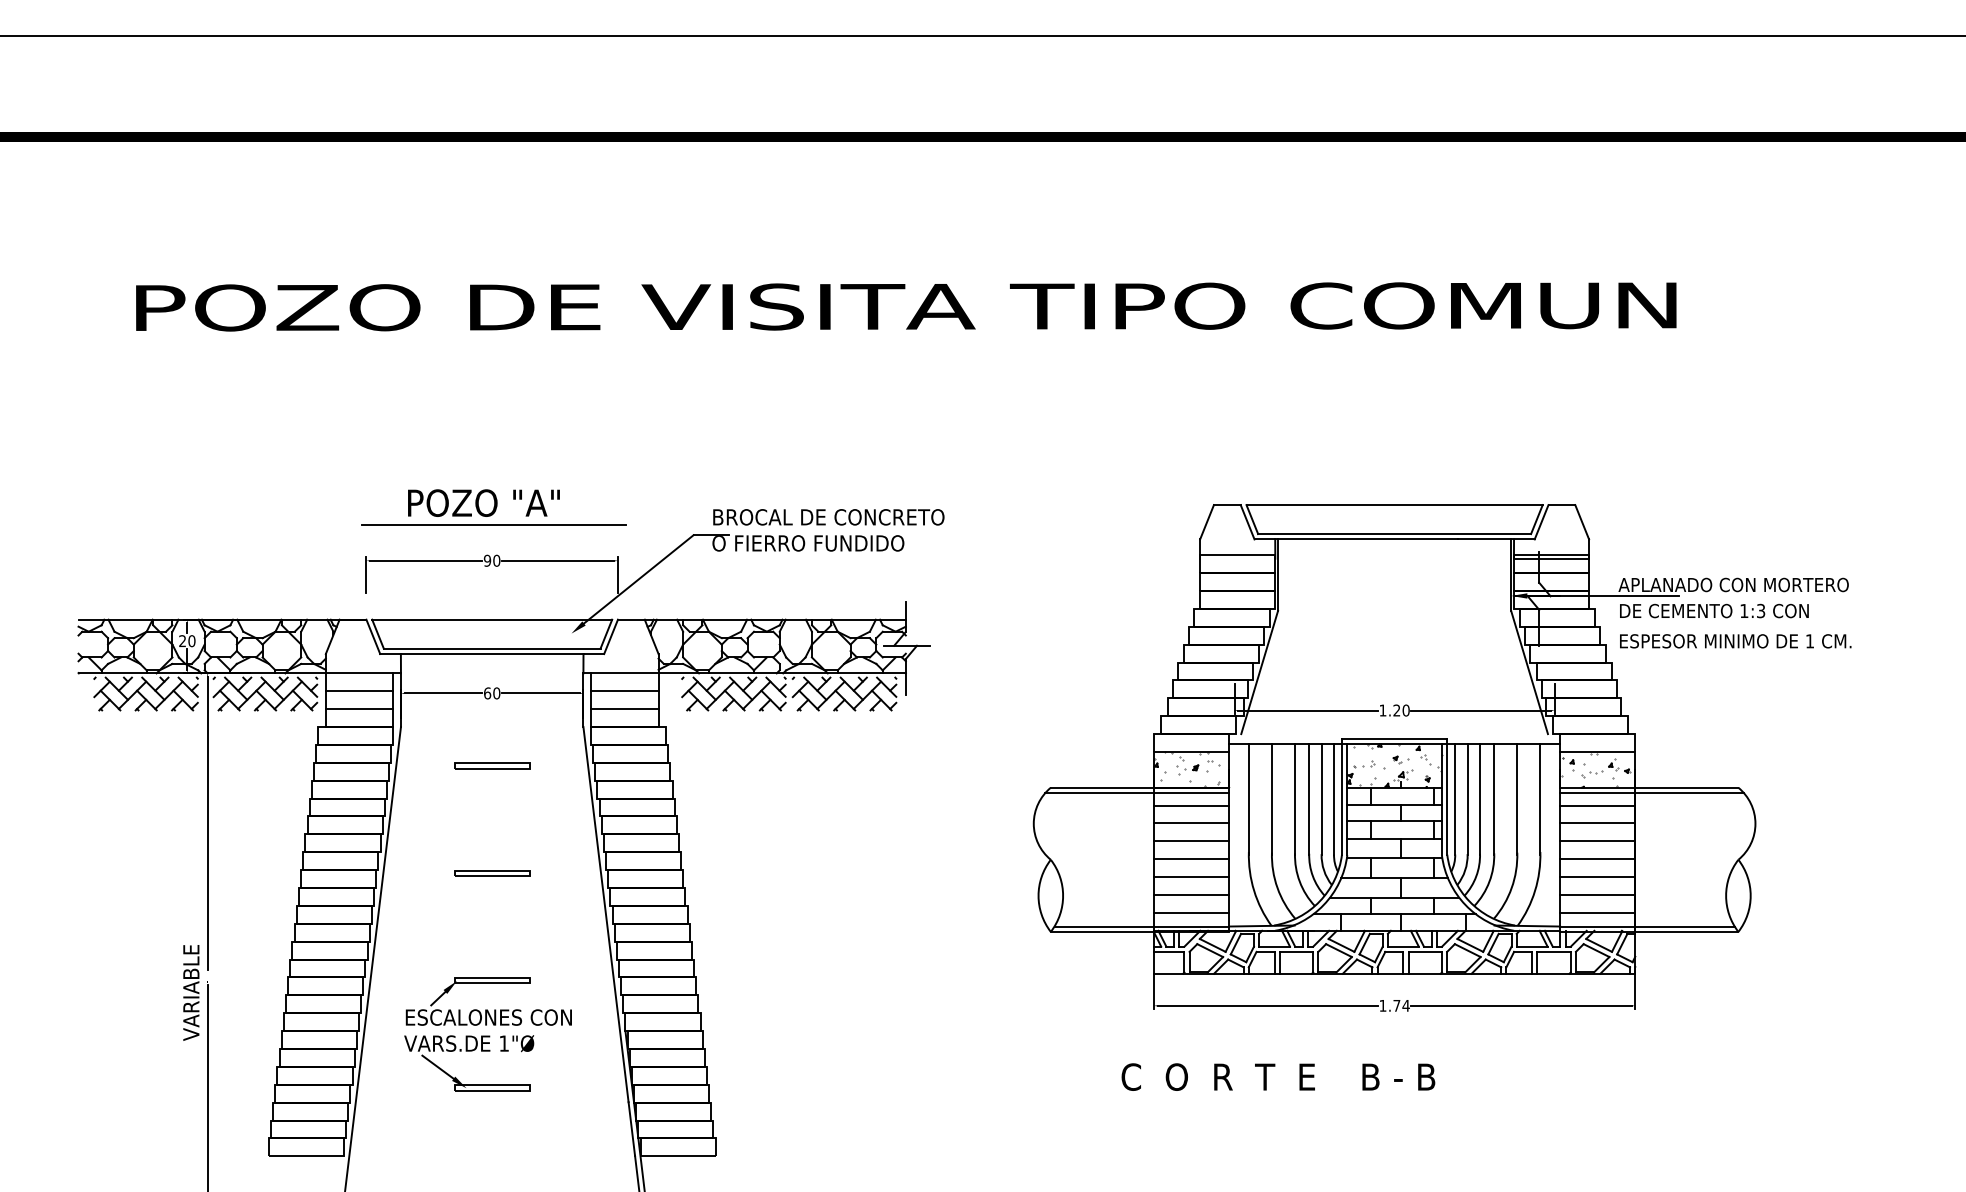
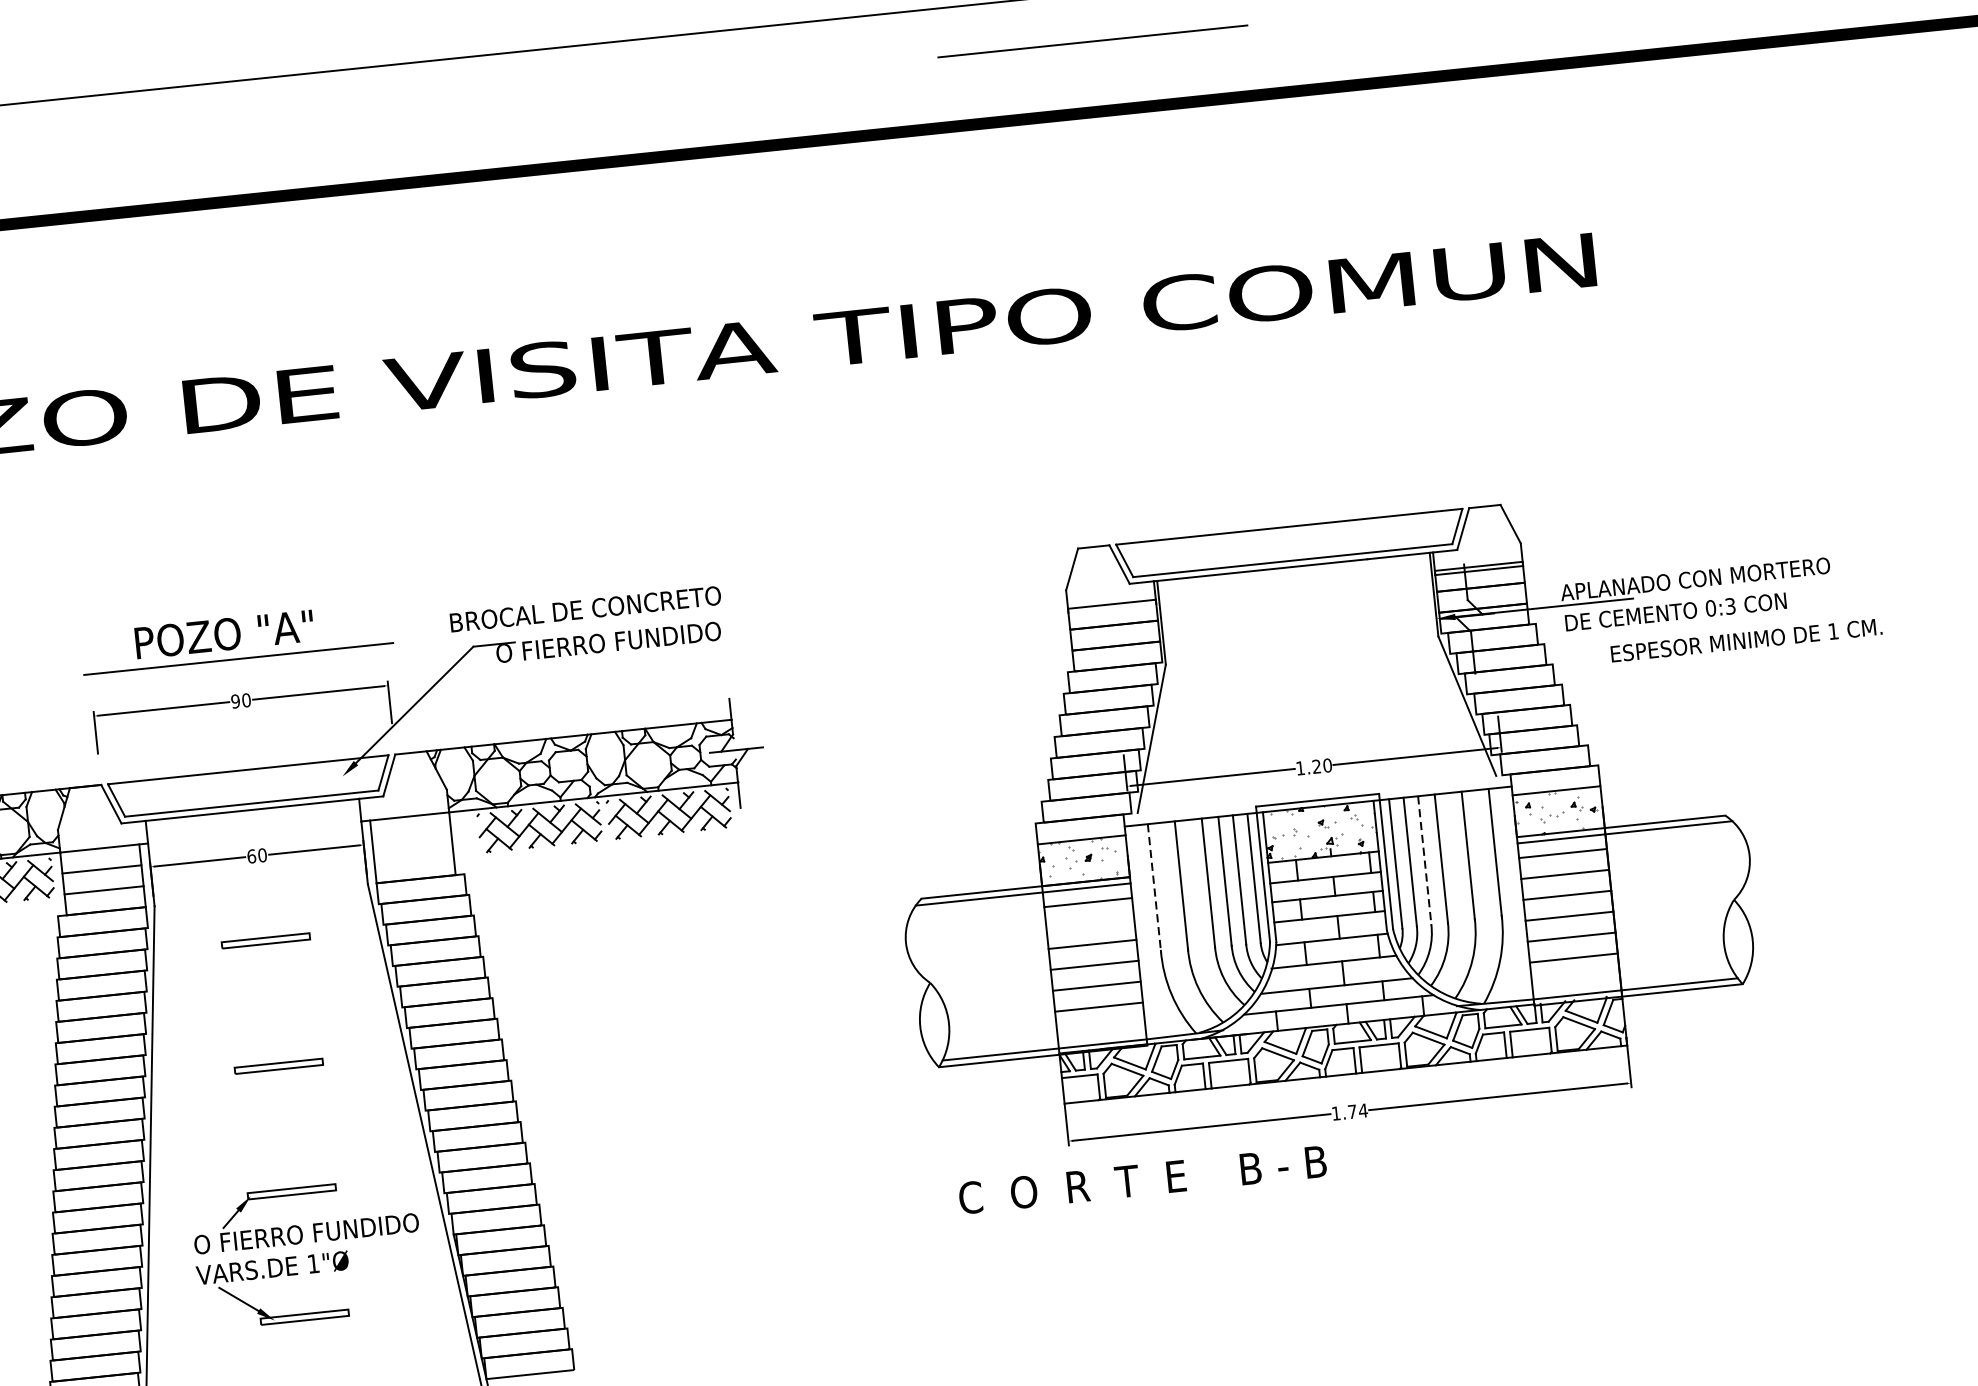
line: (1270, 76) -> (1092, 40), added
text: (828, 517) -> (585, 609), moved
text: (1744, 610) -> (1711, 607), 1:3 -> 0:3
text: (1735, 641) -> (1746, 640), moved
line: (624, 691) -> (411, 837), removed
line: (624, 709) -> (413, 858), removed
line: (1248, 800) -> (1154, 889), solid -> dashed
line: (1480, 800) -> (1425, 861), solid -> dashed
line: (1191, 823) -> (1090, 923), removed
line: (1191, 912) -> (1101, 1027), removed
line: (1597, 912) -> (1575, 978), removed
text: (500, 1017) -> (306, 1233), ESCALONES CON -> O FIERRO FUNDIDO
text: (1278, 1076) -> (1142, 1179), moved

